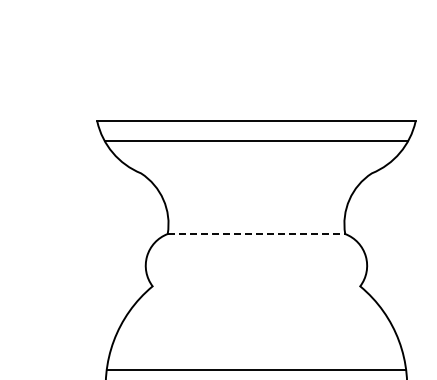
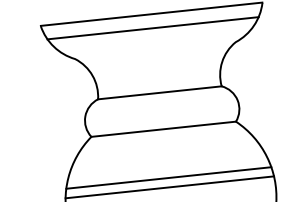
line: (256, 234) -> (159, 93), dashed -> solid
line: (256, 286) -> (163, 129), added
line: (256, 356) -> (168, 178), added

